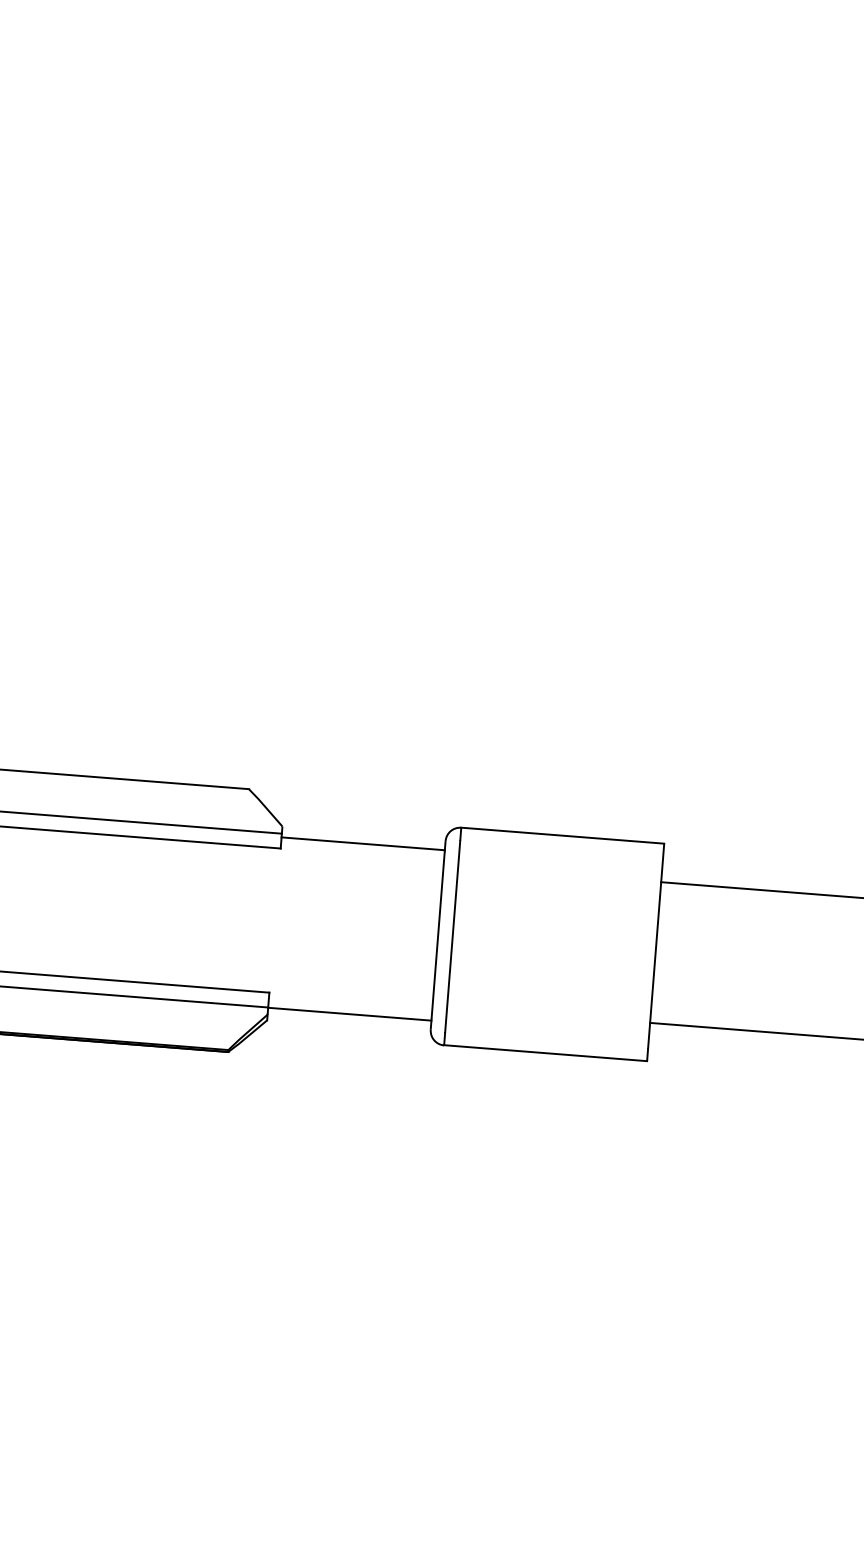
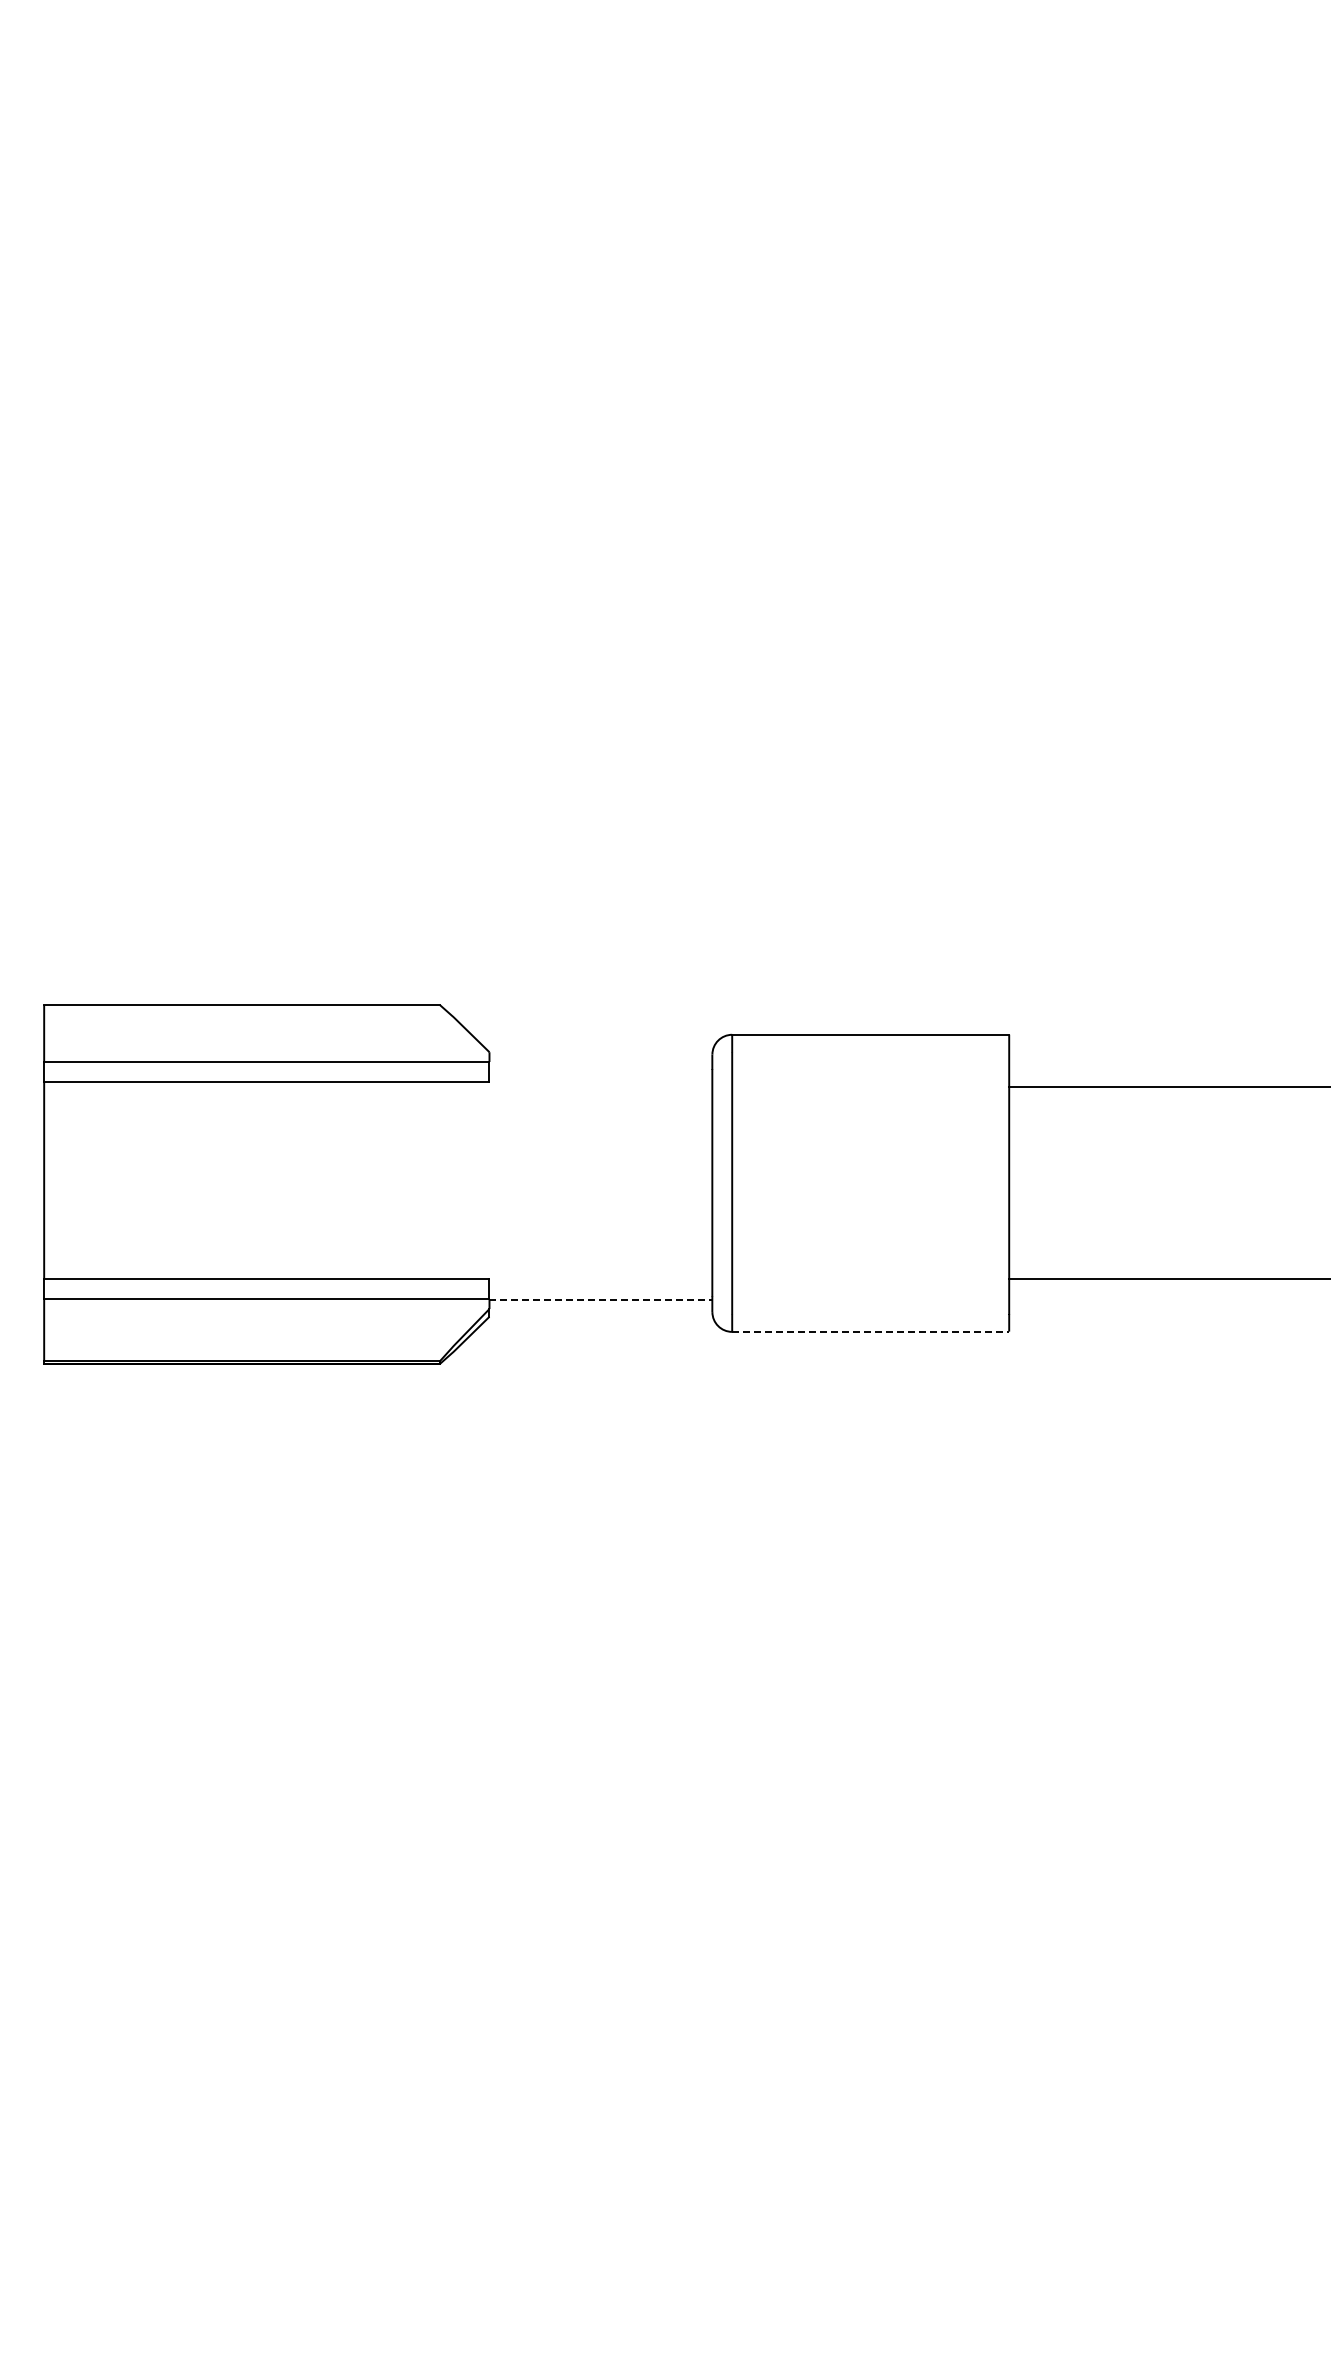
line: (362, 844) -> (600, 1067), removed
line: (350, 1014) -> (601, 1299), solid -> dashed
line: (546, 1053) -> (871, 1331), solid -> dashed

